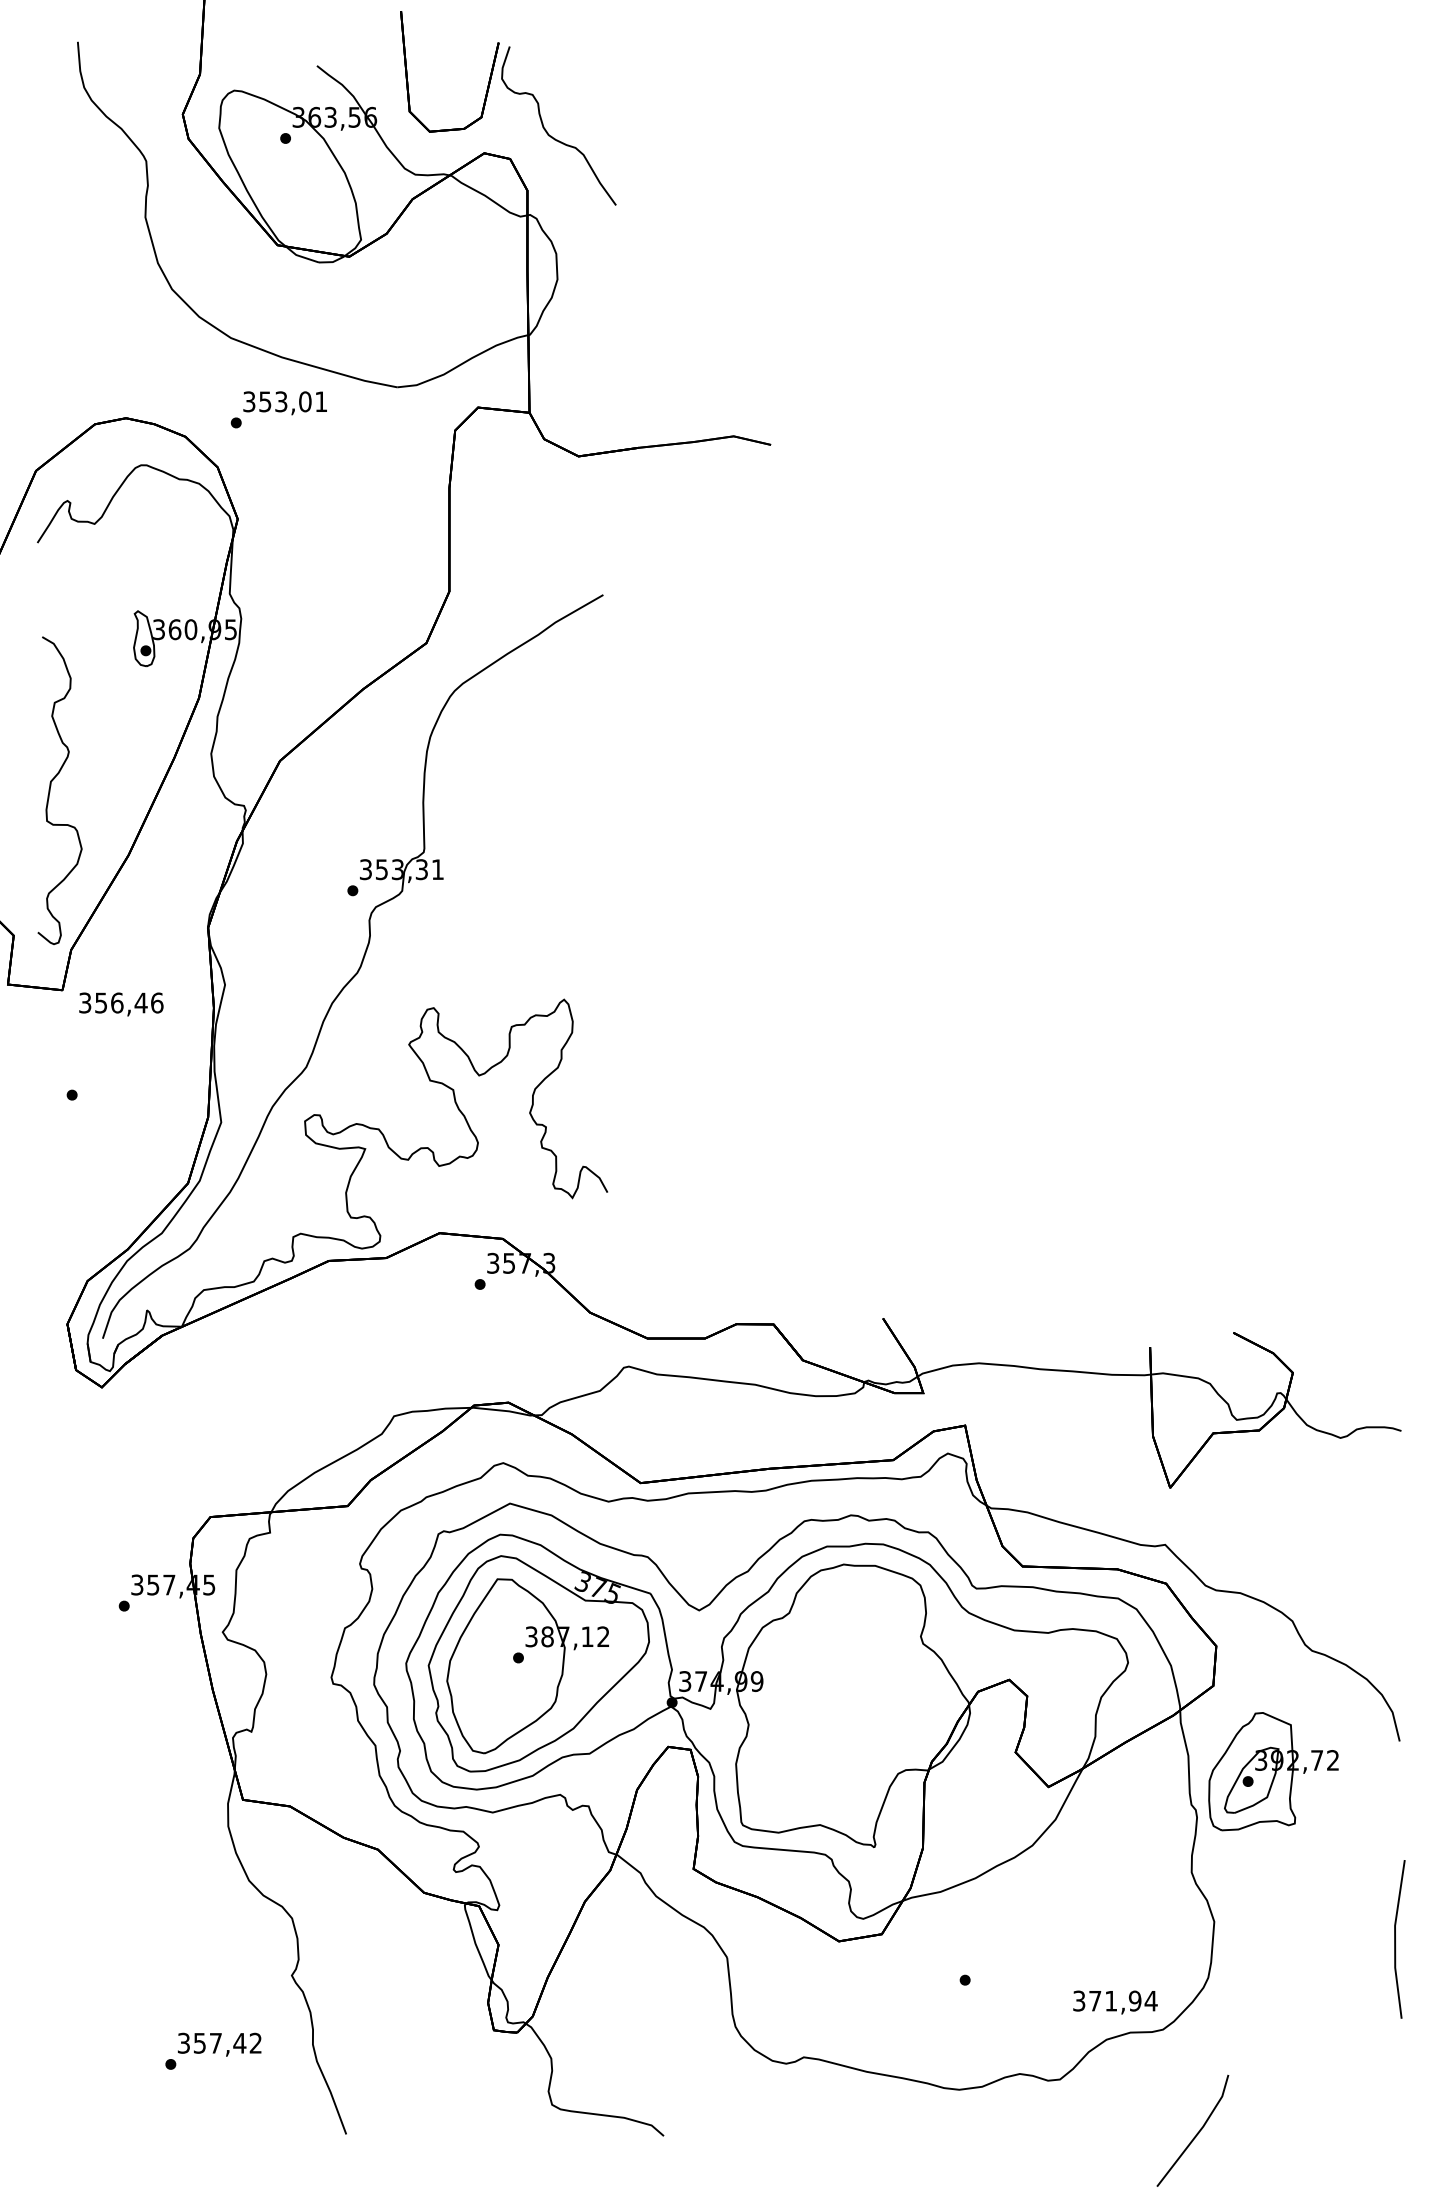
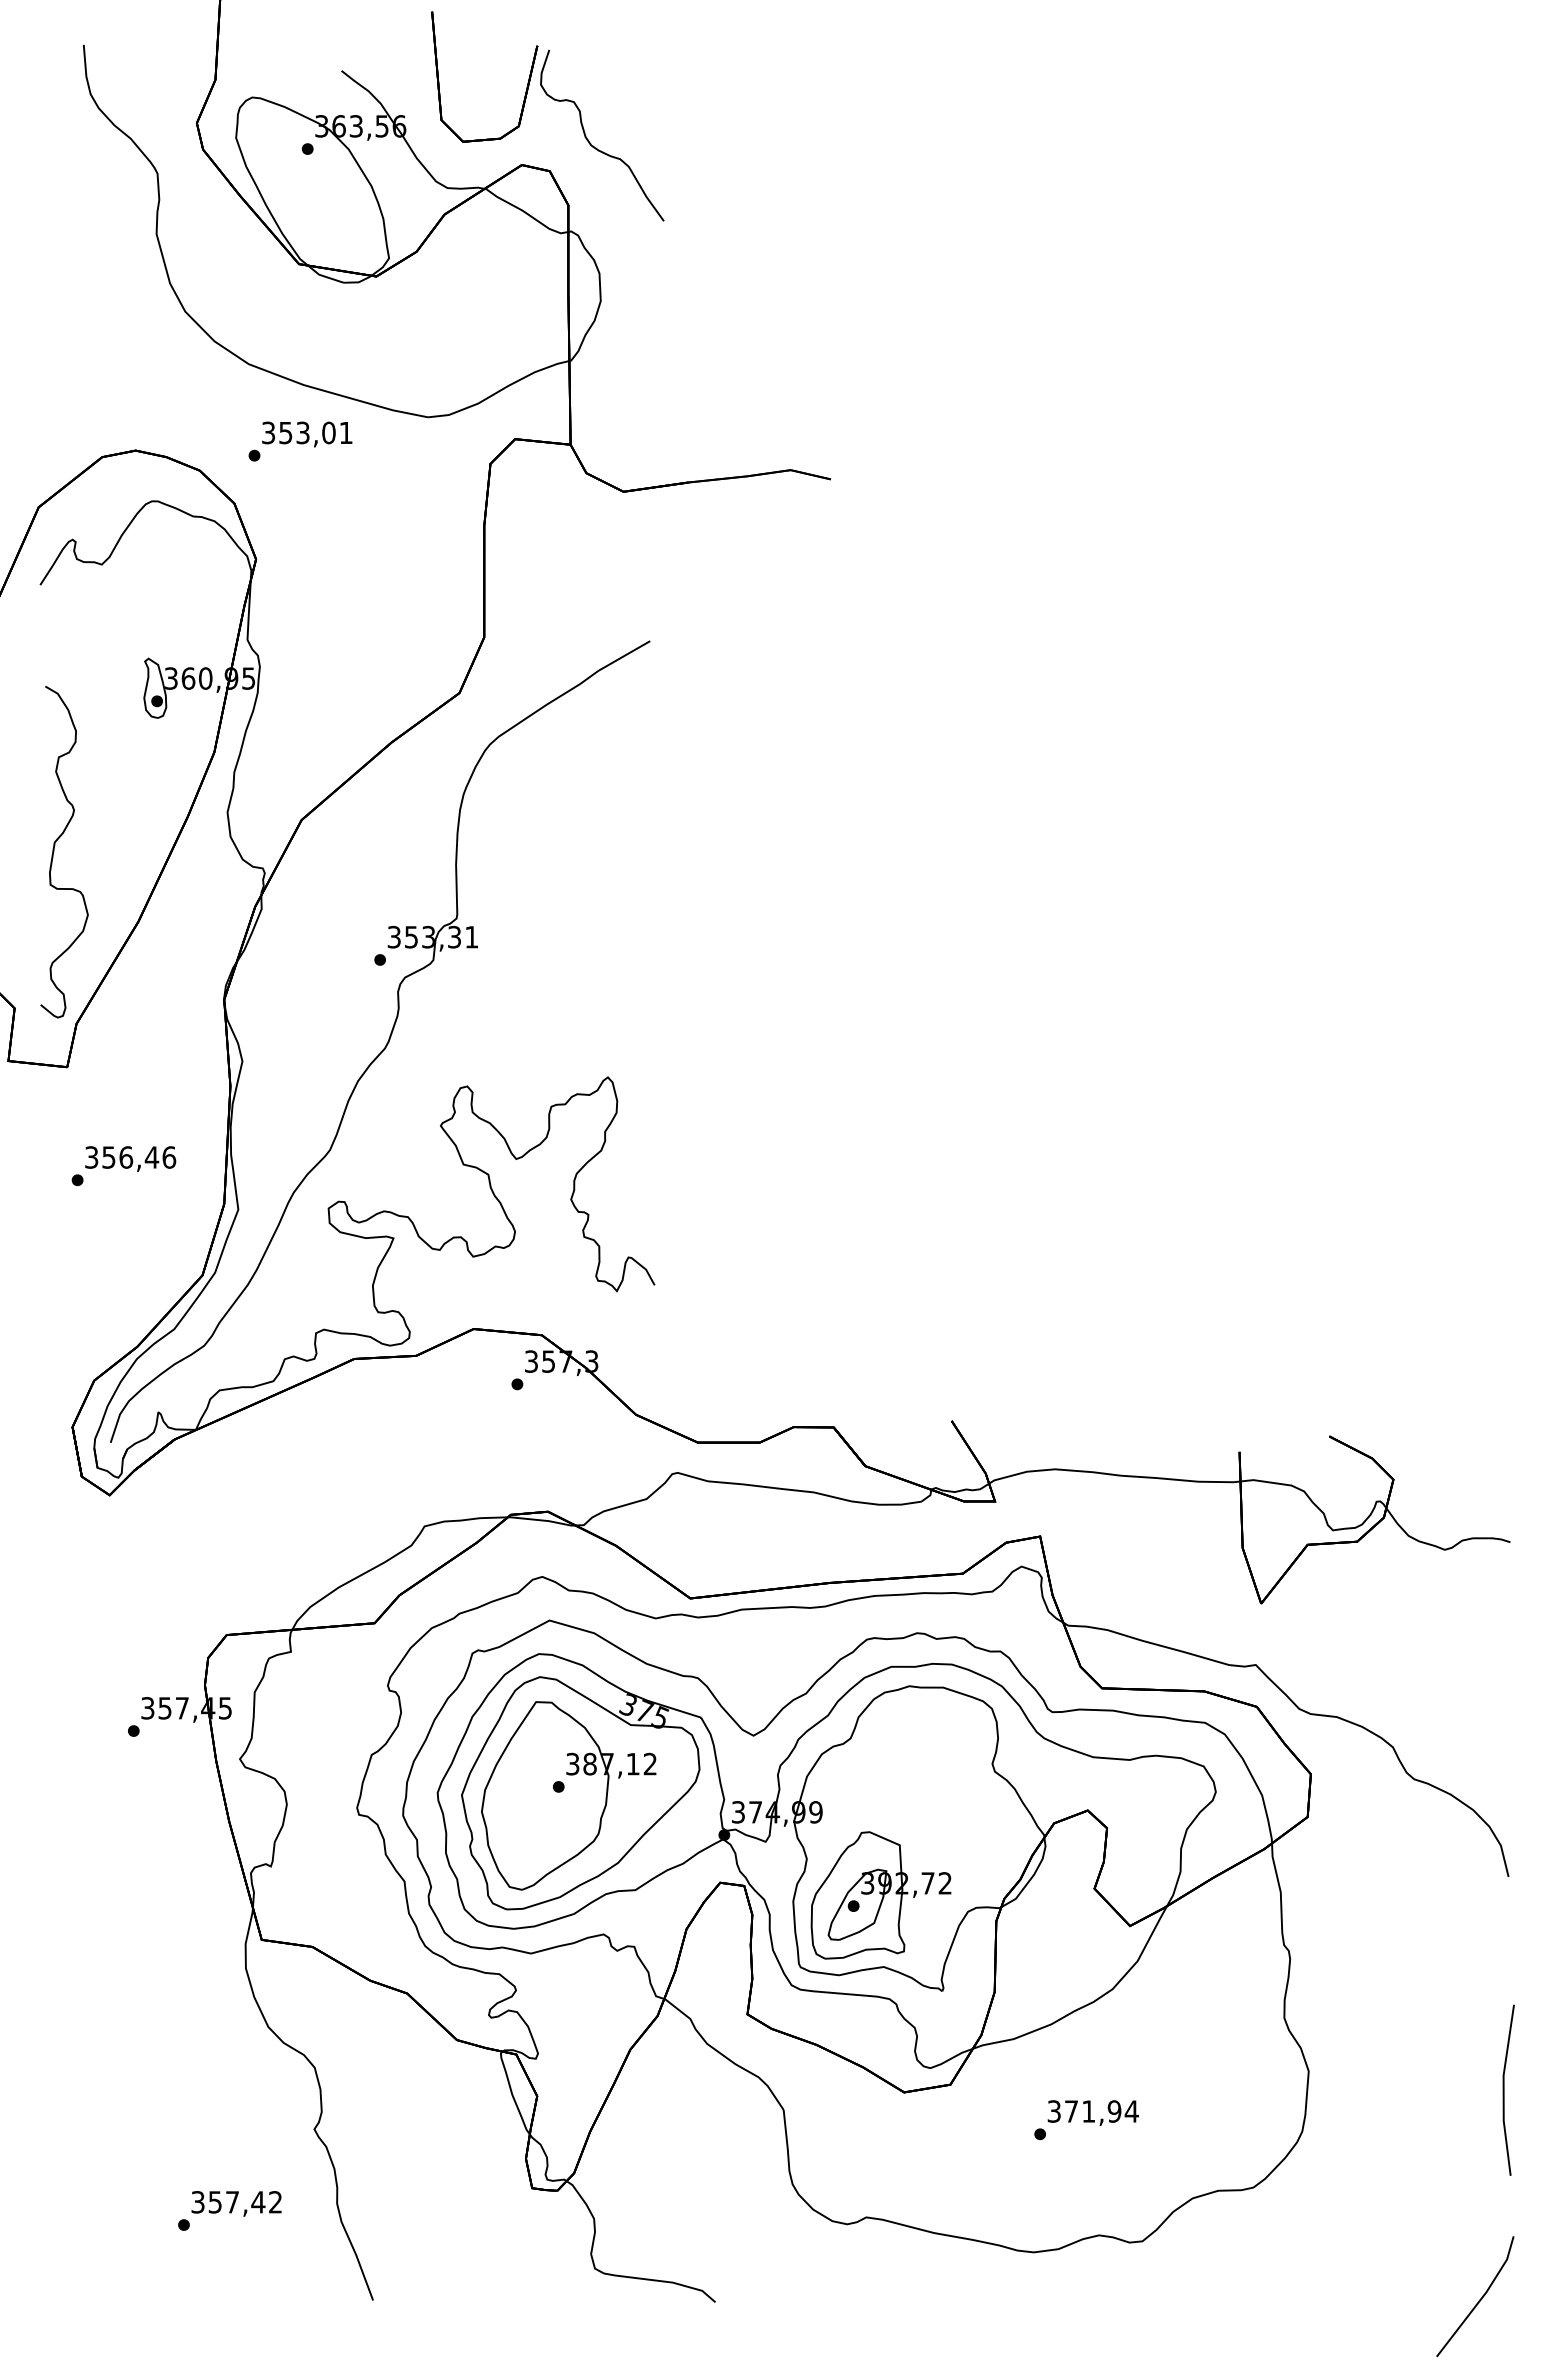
text: (121, 1004) -> (130, 1159), moved
part: (1273, 1771) -> (881, 1895), moved
text: (1115, 2002) -> (1093, 2113), moved
line: (1196, 2133) -> (1479, 2299), moved

